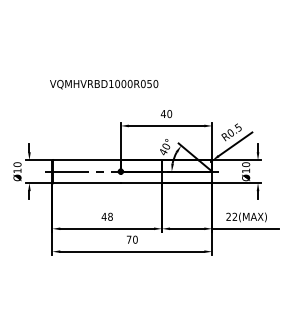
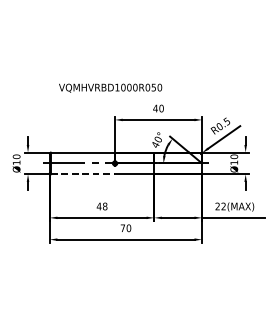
text: (104, 84) -> (110, 88), moved
line: (87, 183) -> (83, 174), solid -> dashed

